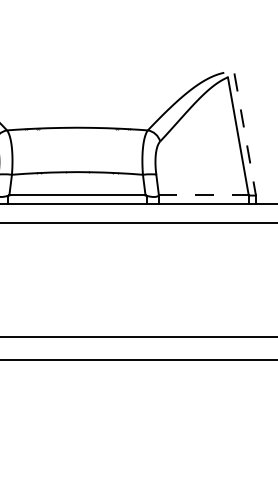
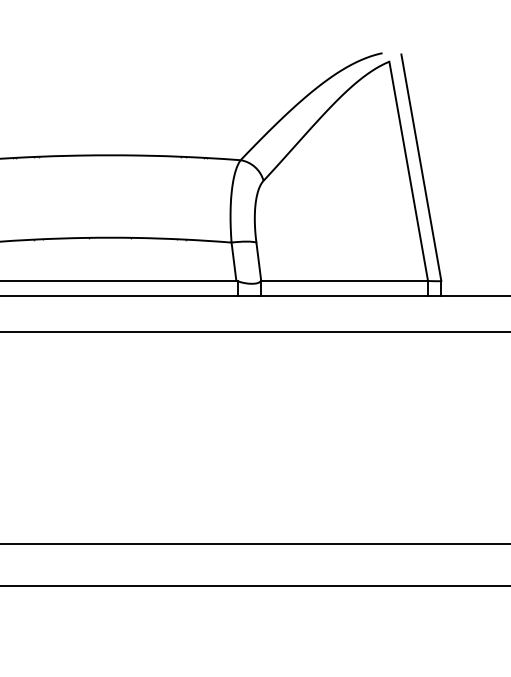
line: (245, 134) -> (421, 167), dashed -> solid
line: (203, 195) -> (343, 281), dashed -> solid

